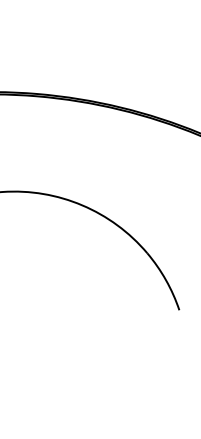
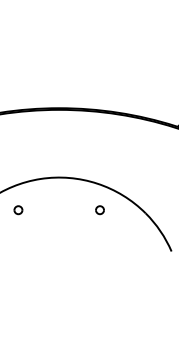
part: (82, 243) -> (99, 210), added

